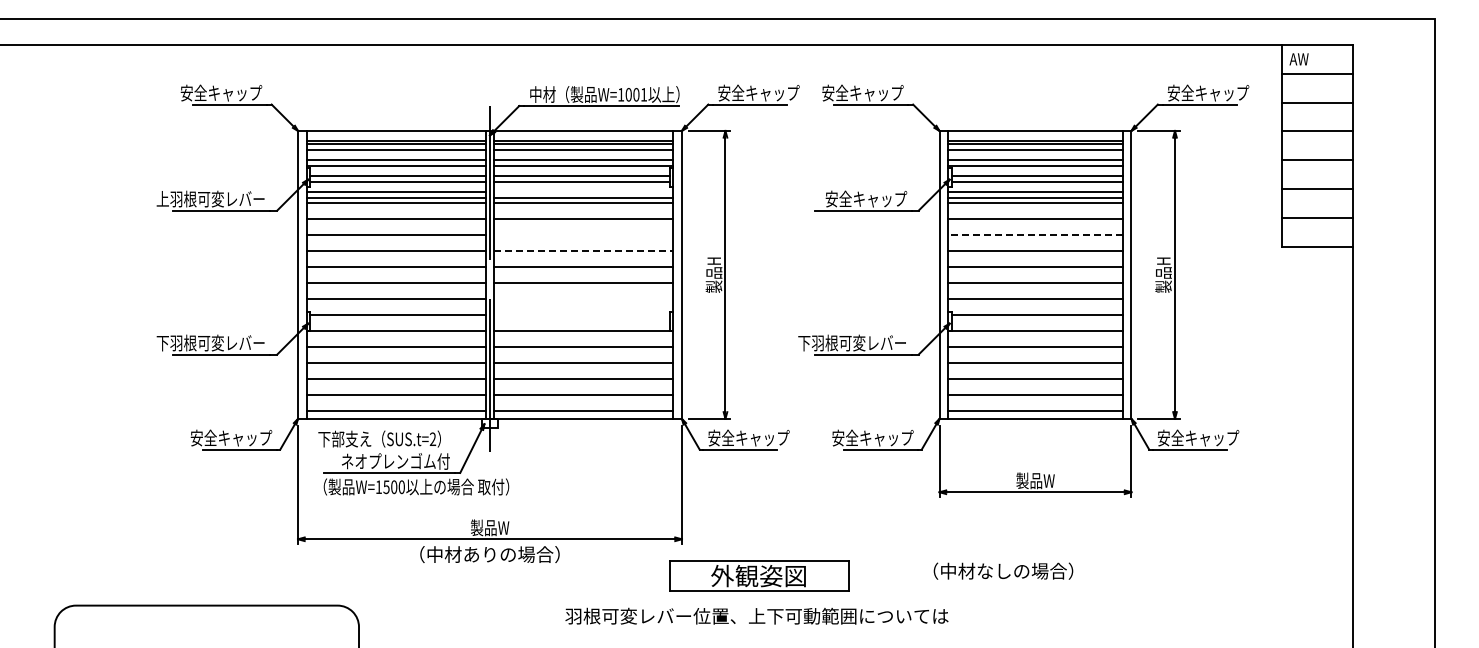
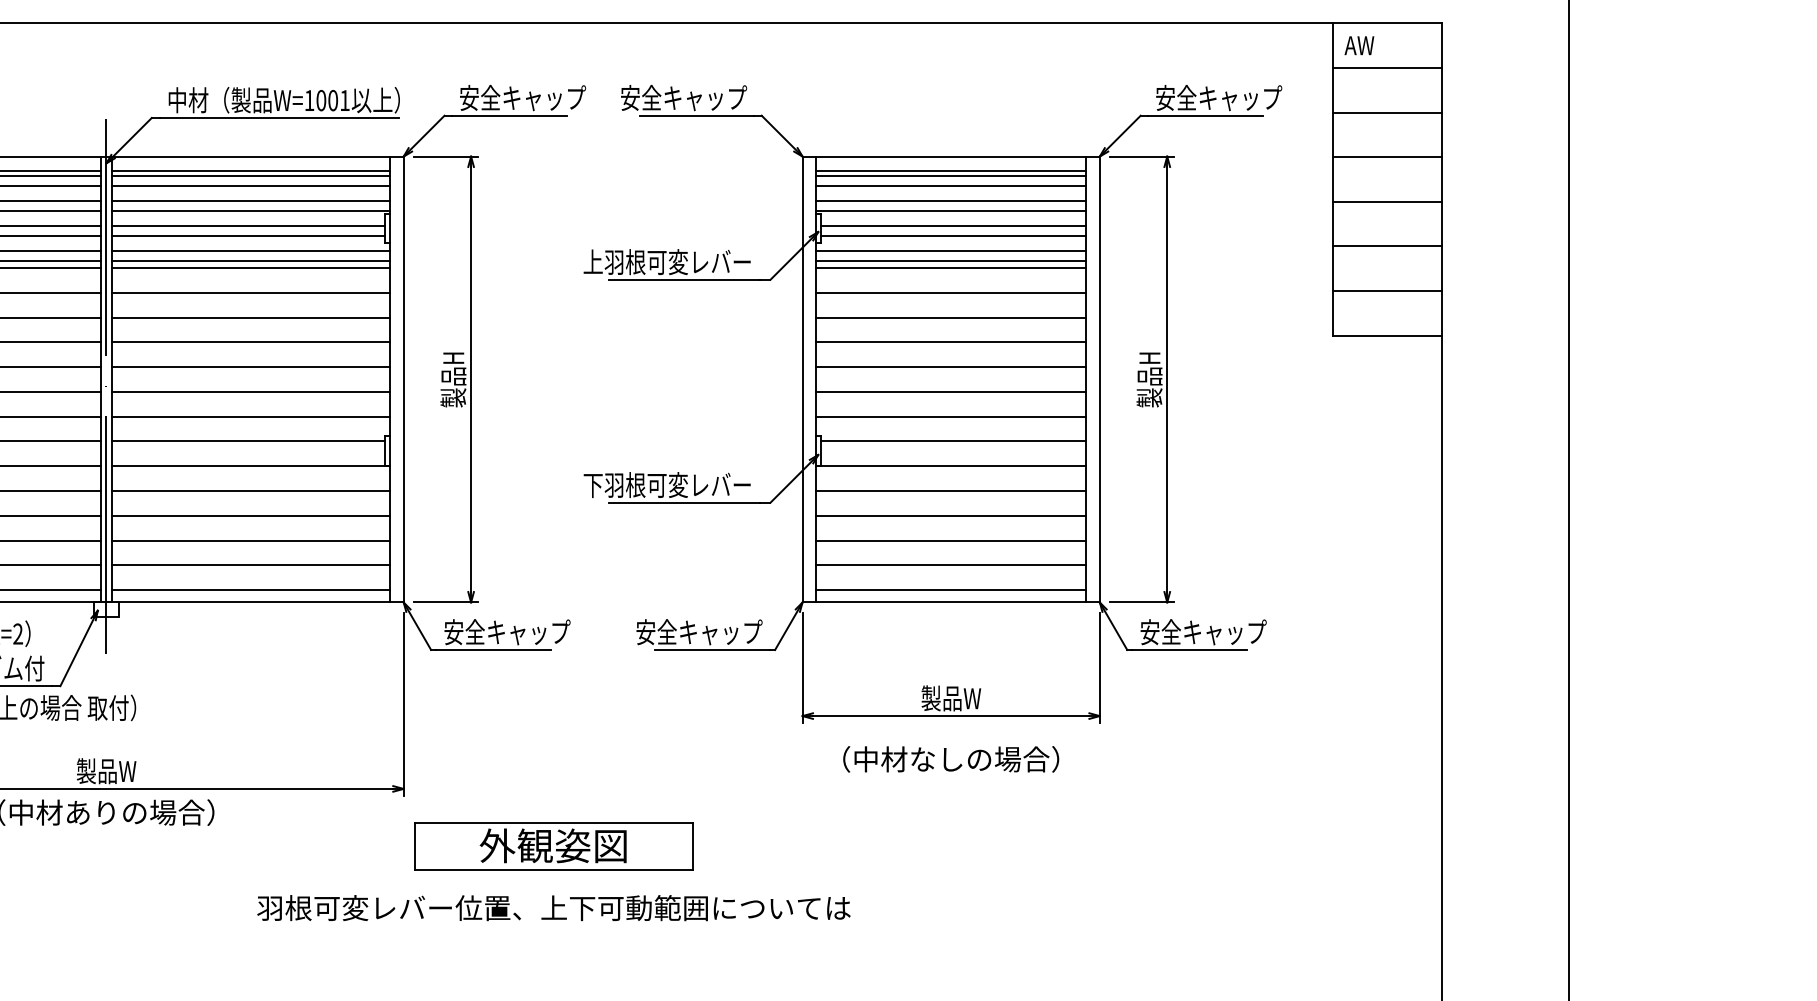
line: (582, 191) -> (249, 250), added
text: (852, 198) -> (667, 261), 安全キャップ -> 上羽根可変レバー
line: (582, 234) -> (249, 316), added
line: (1035, 234) -> (951, 316), dashed -> solid
line: (583, 250) -> (251, 341), dashed -> solid
line: (582, 298) -> (249, 416), added
line: (581, 314) -> (248, 440), added
text: (1003, 570) -> (951, 758), moved
part: (759, 575) -> (554, 845), moved
text: (756, 615) -> (553, 906), moved

